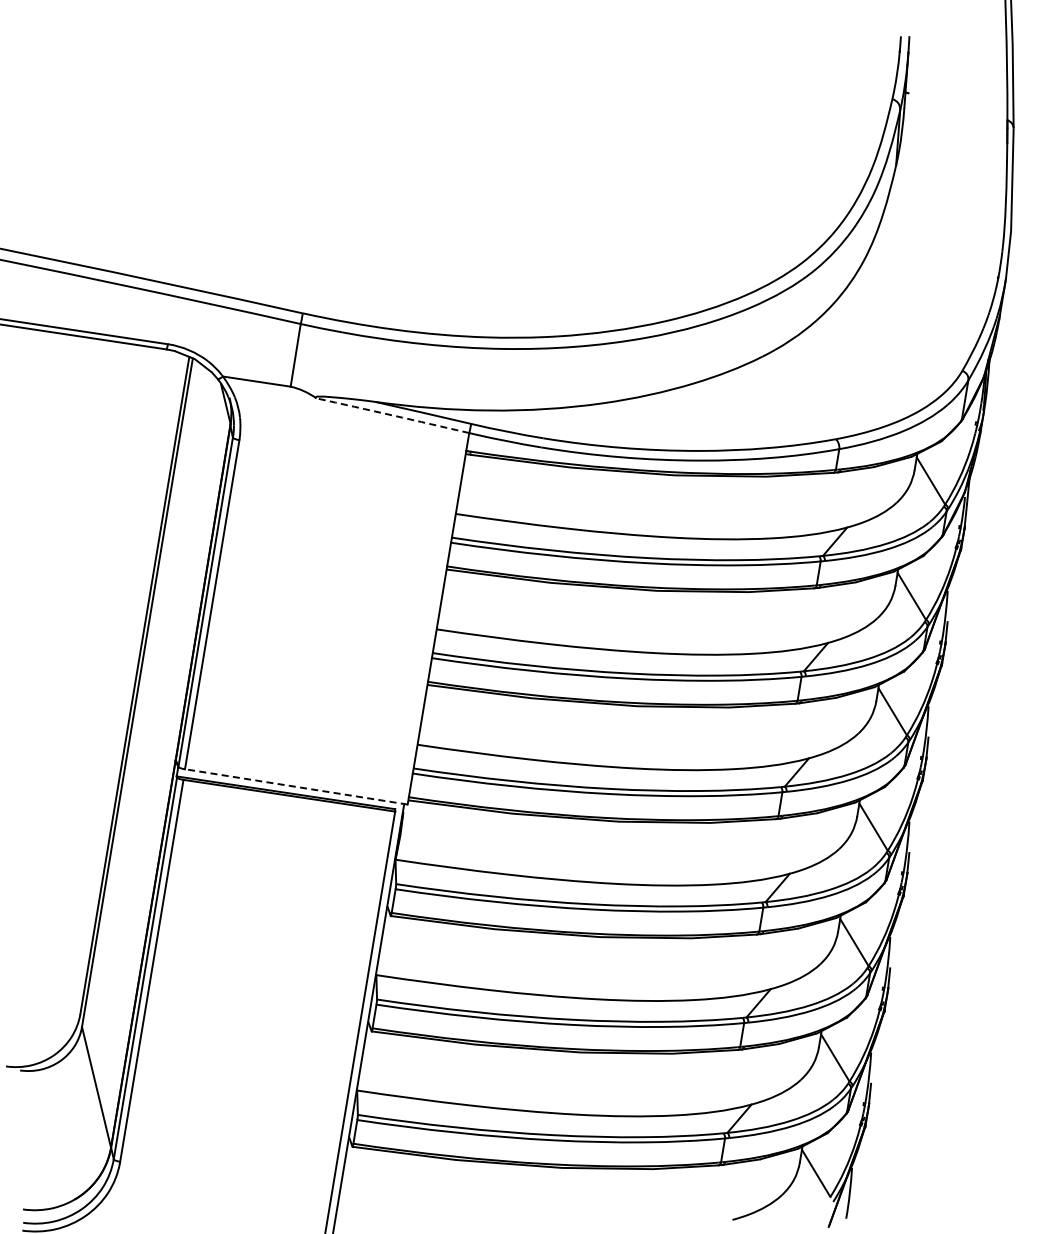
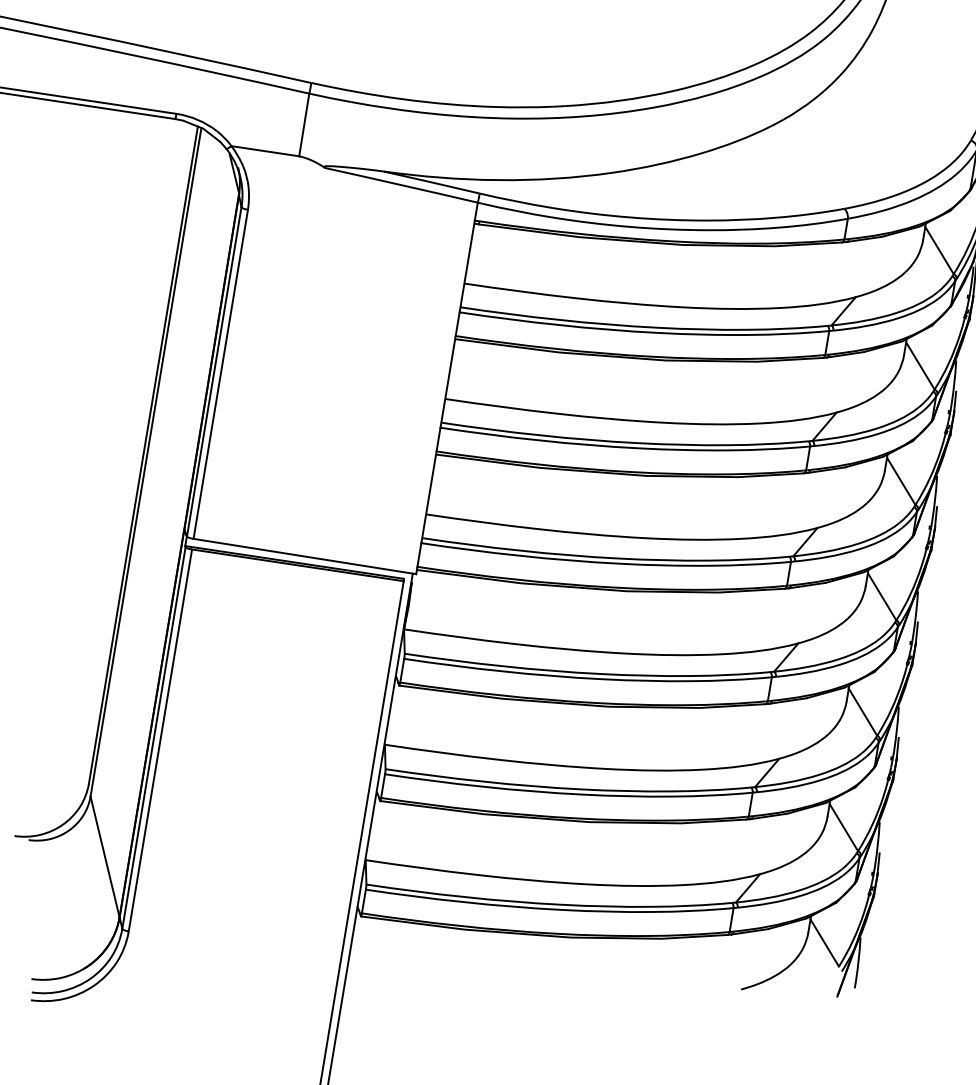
arc: (392, 415) -> (401, 185), dashed -> solid
line: (296, 786) -> (305, 556), dashed -> solid

